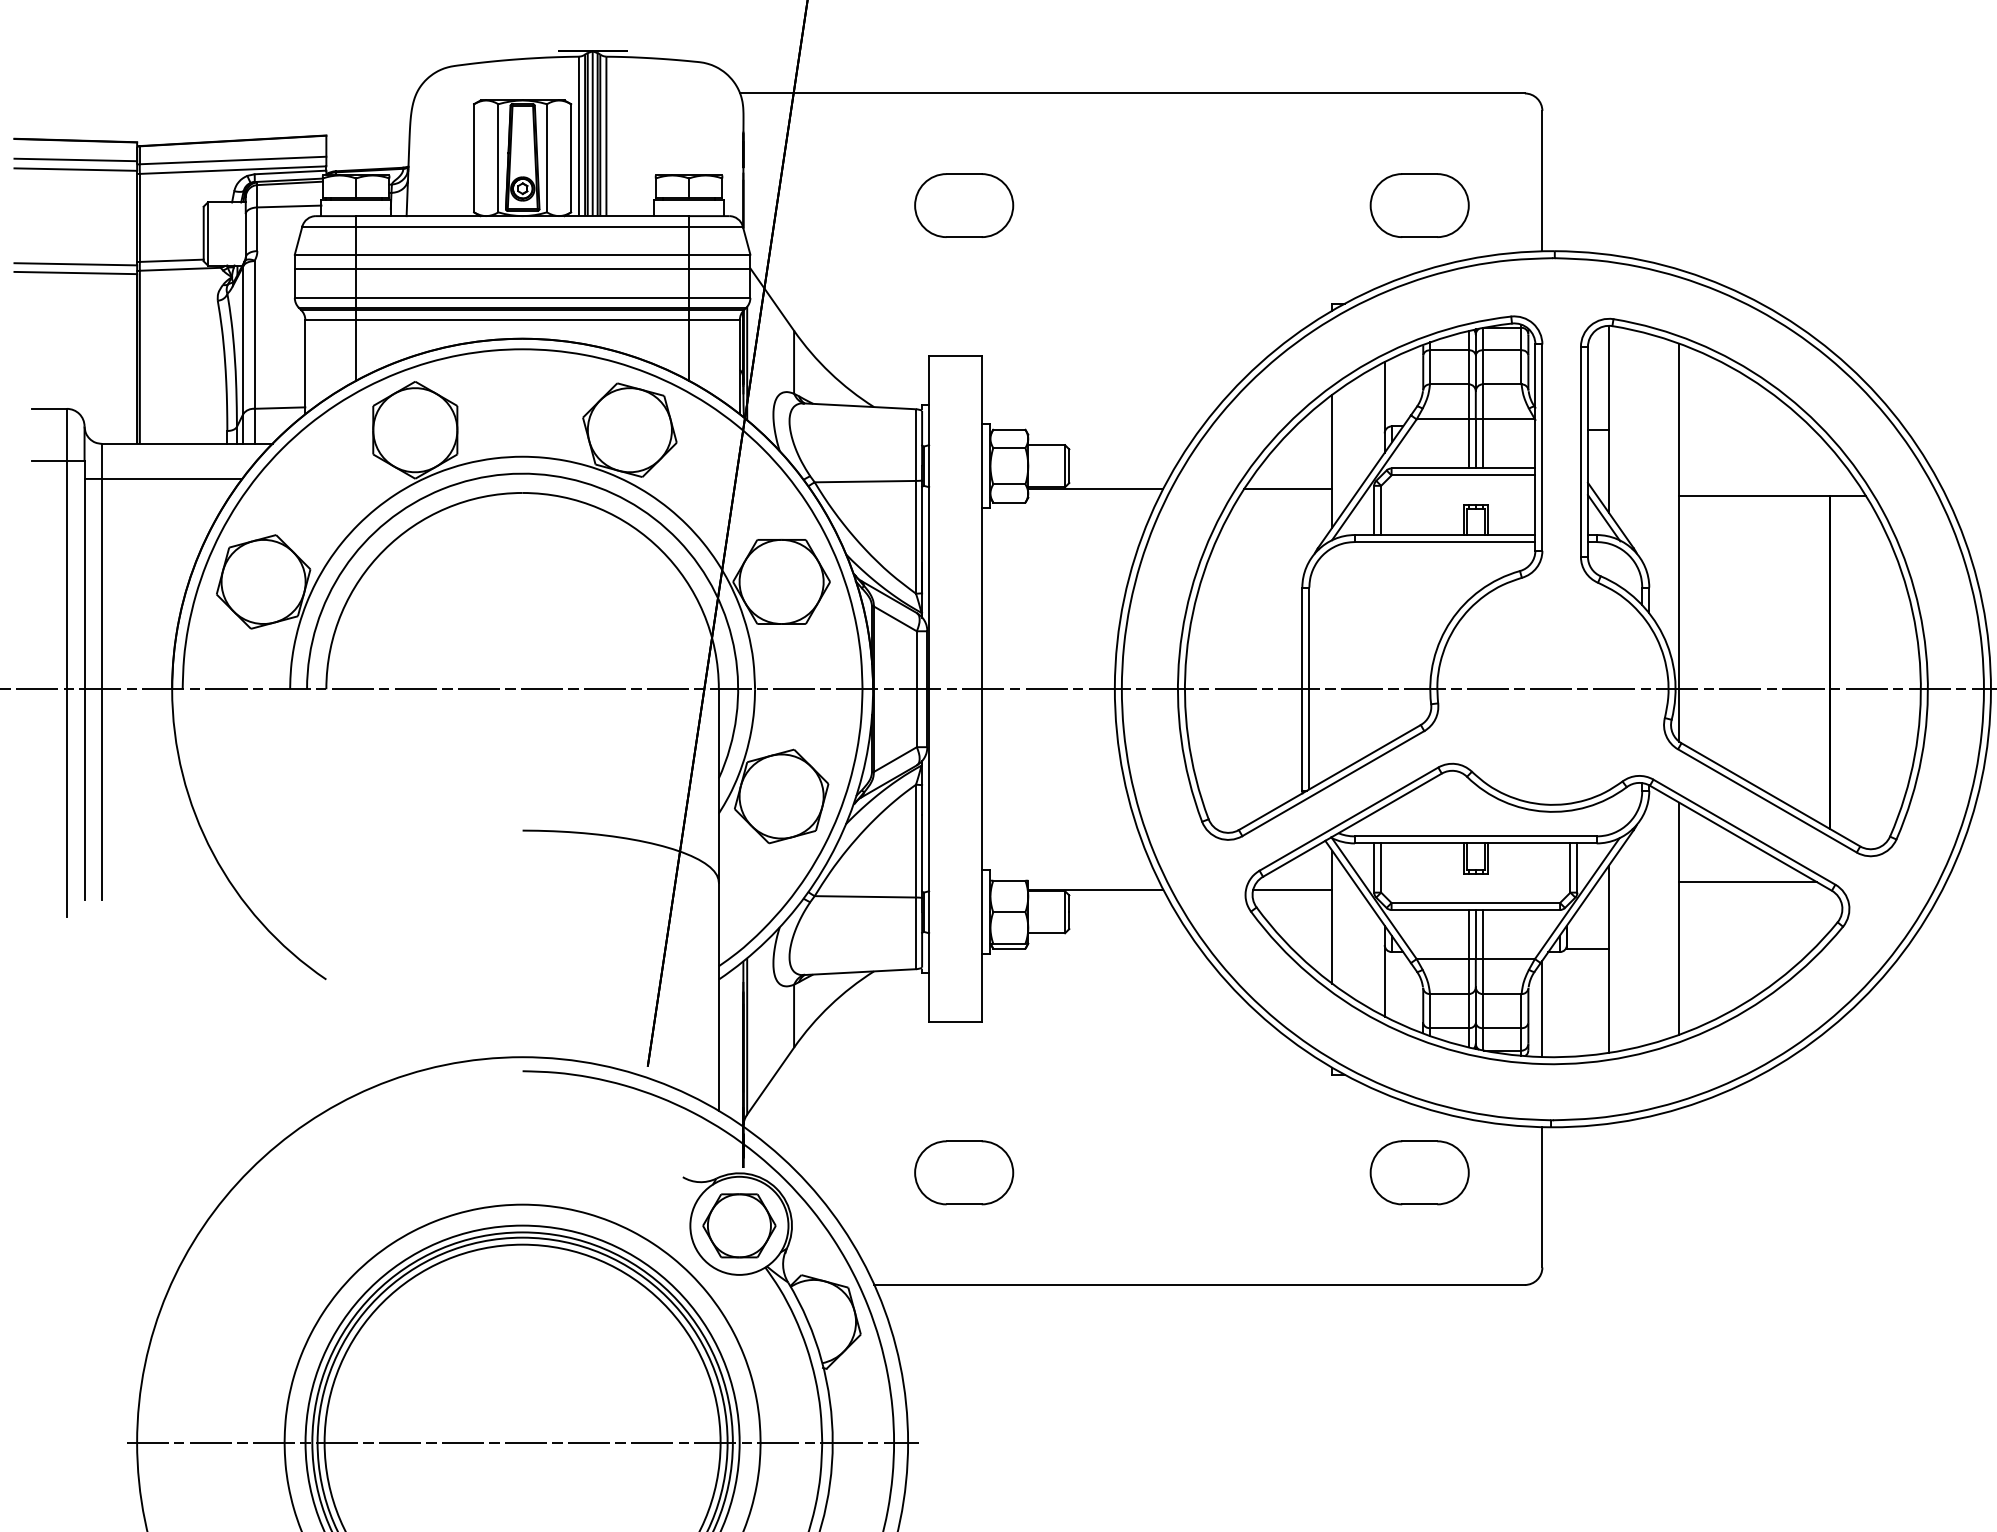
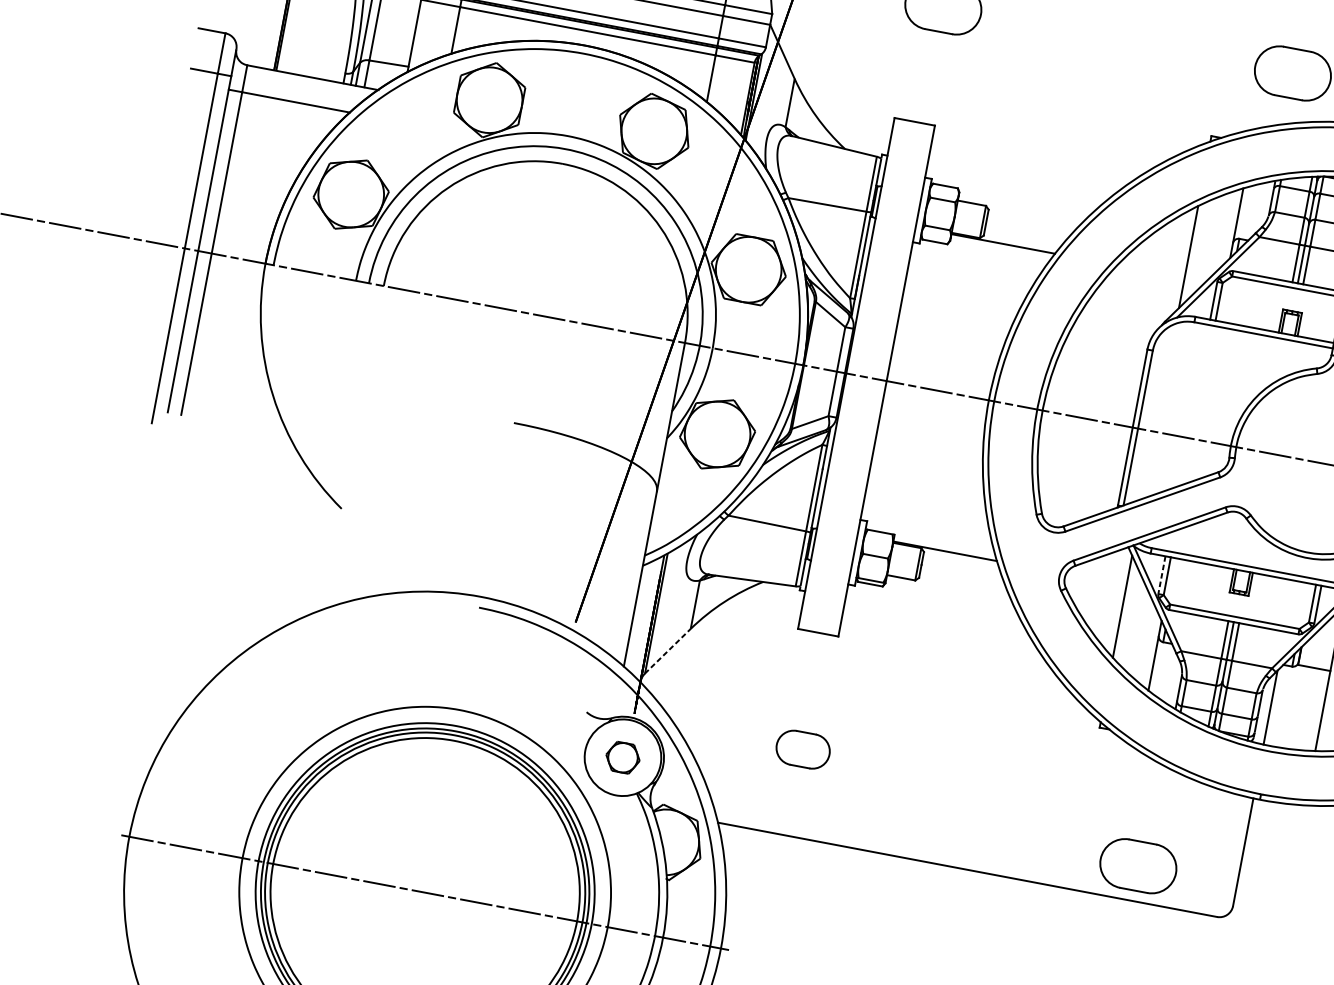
line: (1288, 488) -> (1151, 271), removed
line: (1374, 868) -> (1162, 575), solid -> dashed
line: (1292, 889) -> (1096, 579), removed
line: (770, 1080) -> (667, 650), solid -> dashed
part: (964, 1172) -> (803, 749), size x0.7
part: (1419, 1172) -> (1138, 865), moved
part: (739, 1225) -> (623, 757), size x0.6

